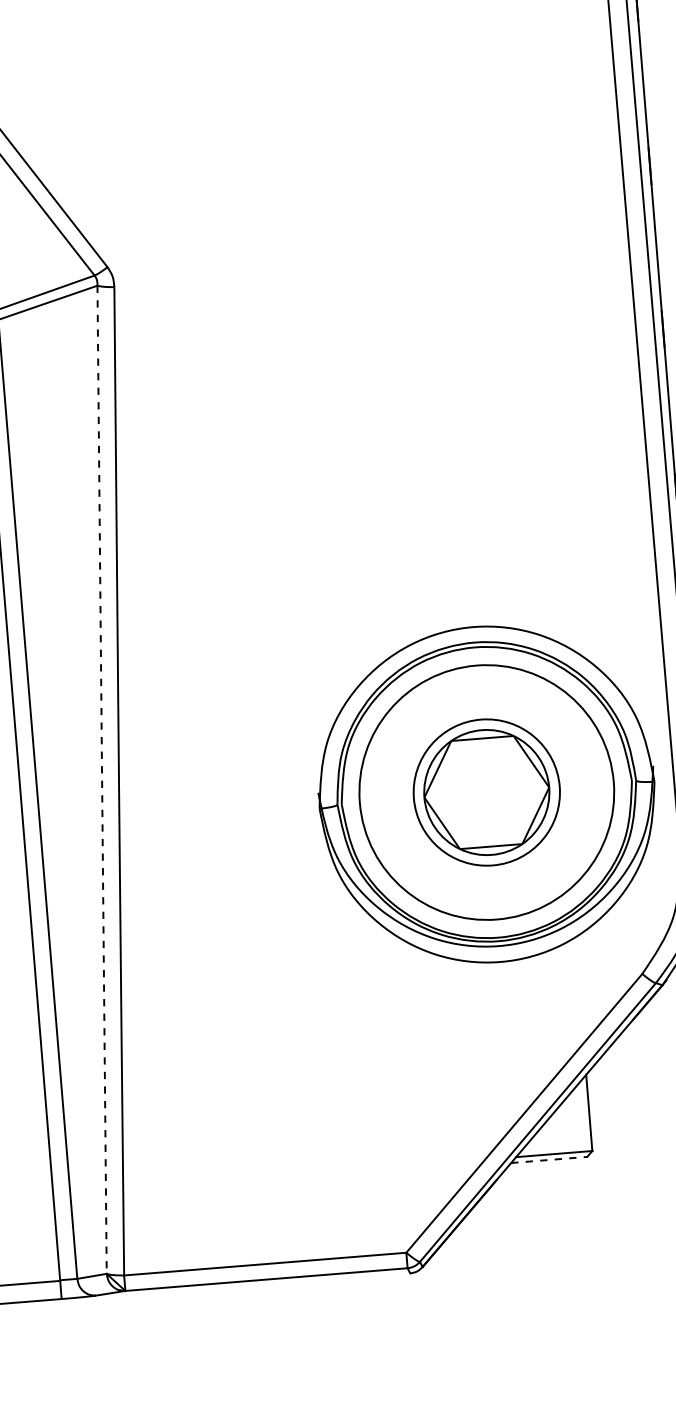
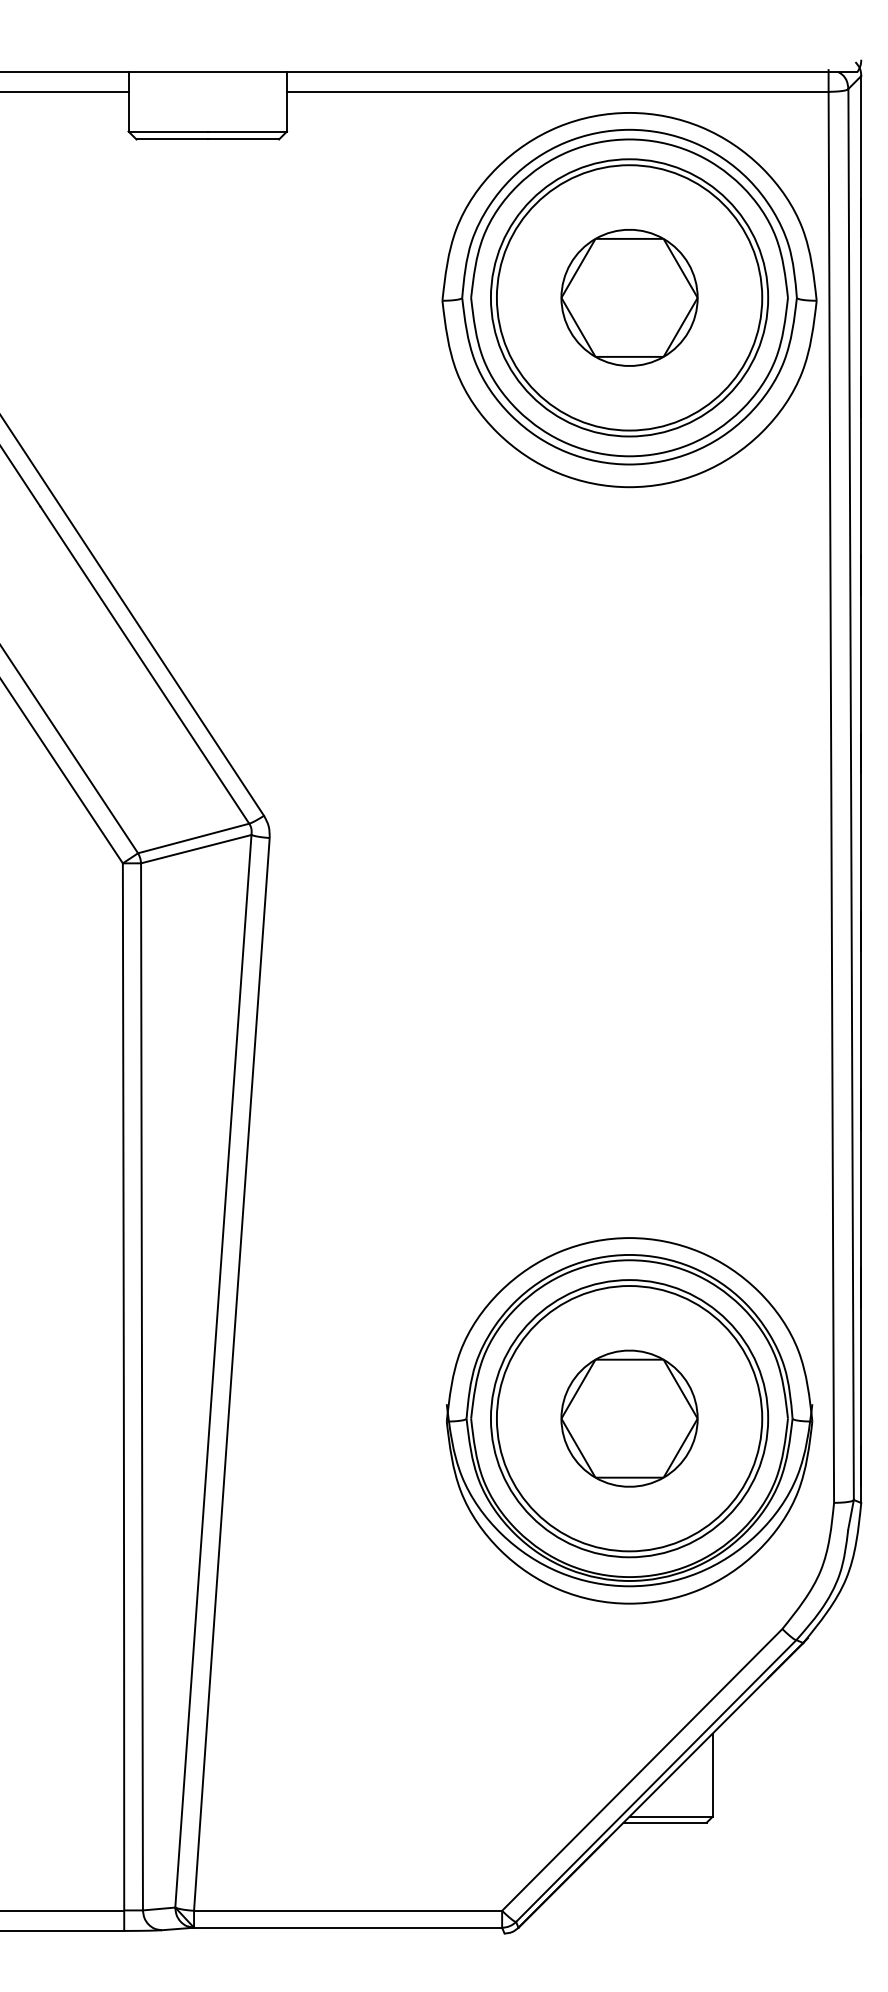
line: (102, 779) -> (213, 1371), dashed -> solid
circle: (486, 792) -> (629, 1418), size x1.67
line: (549, 1159) -> (665, 1822), dashed -> solid

